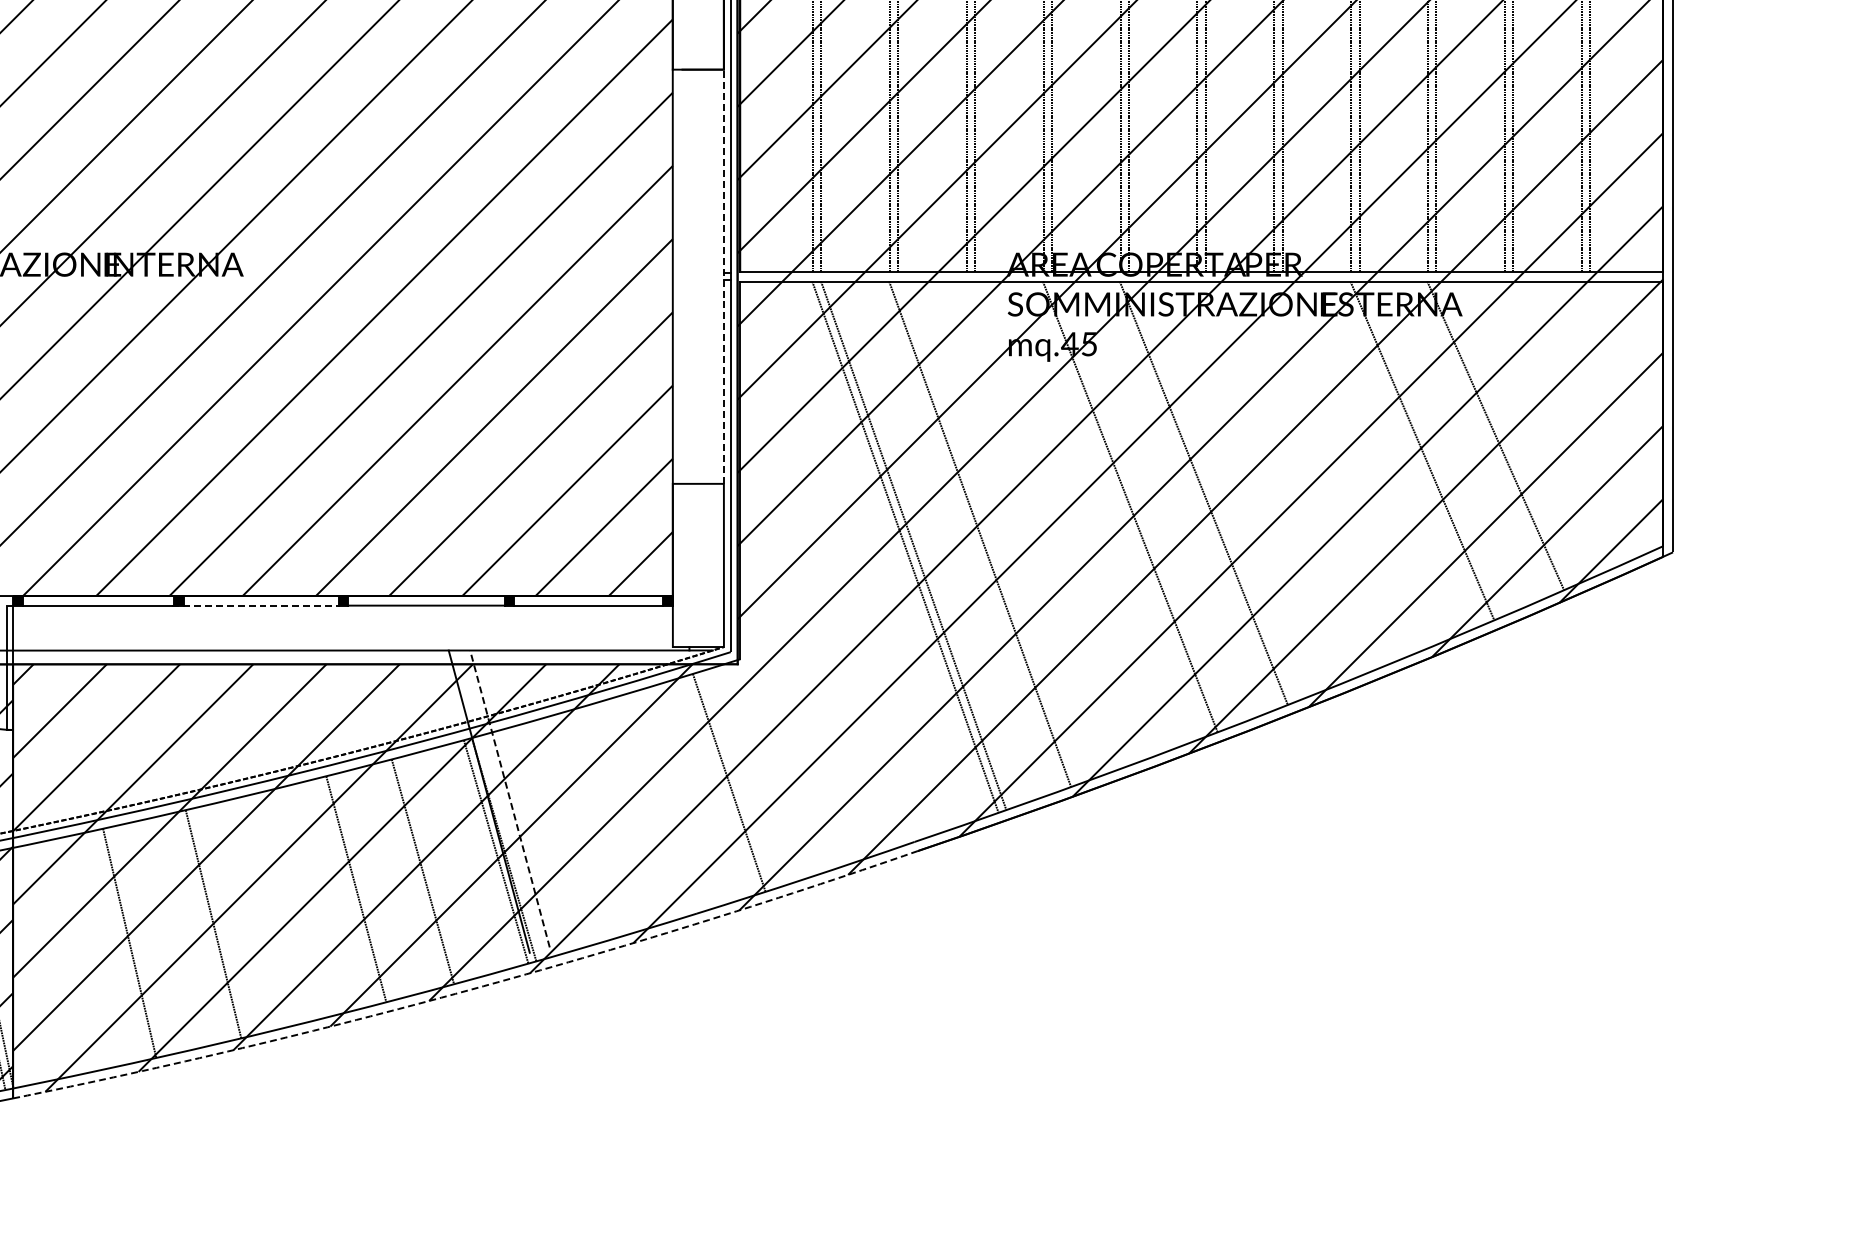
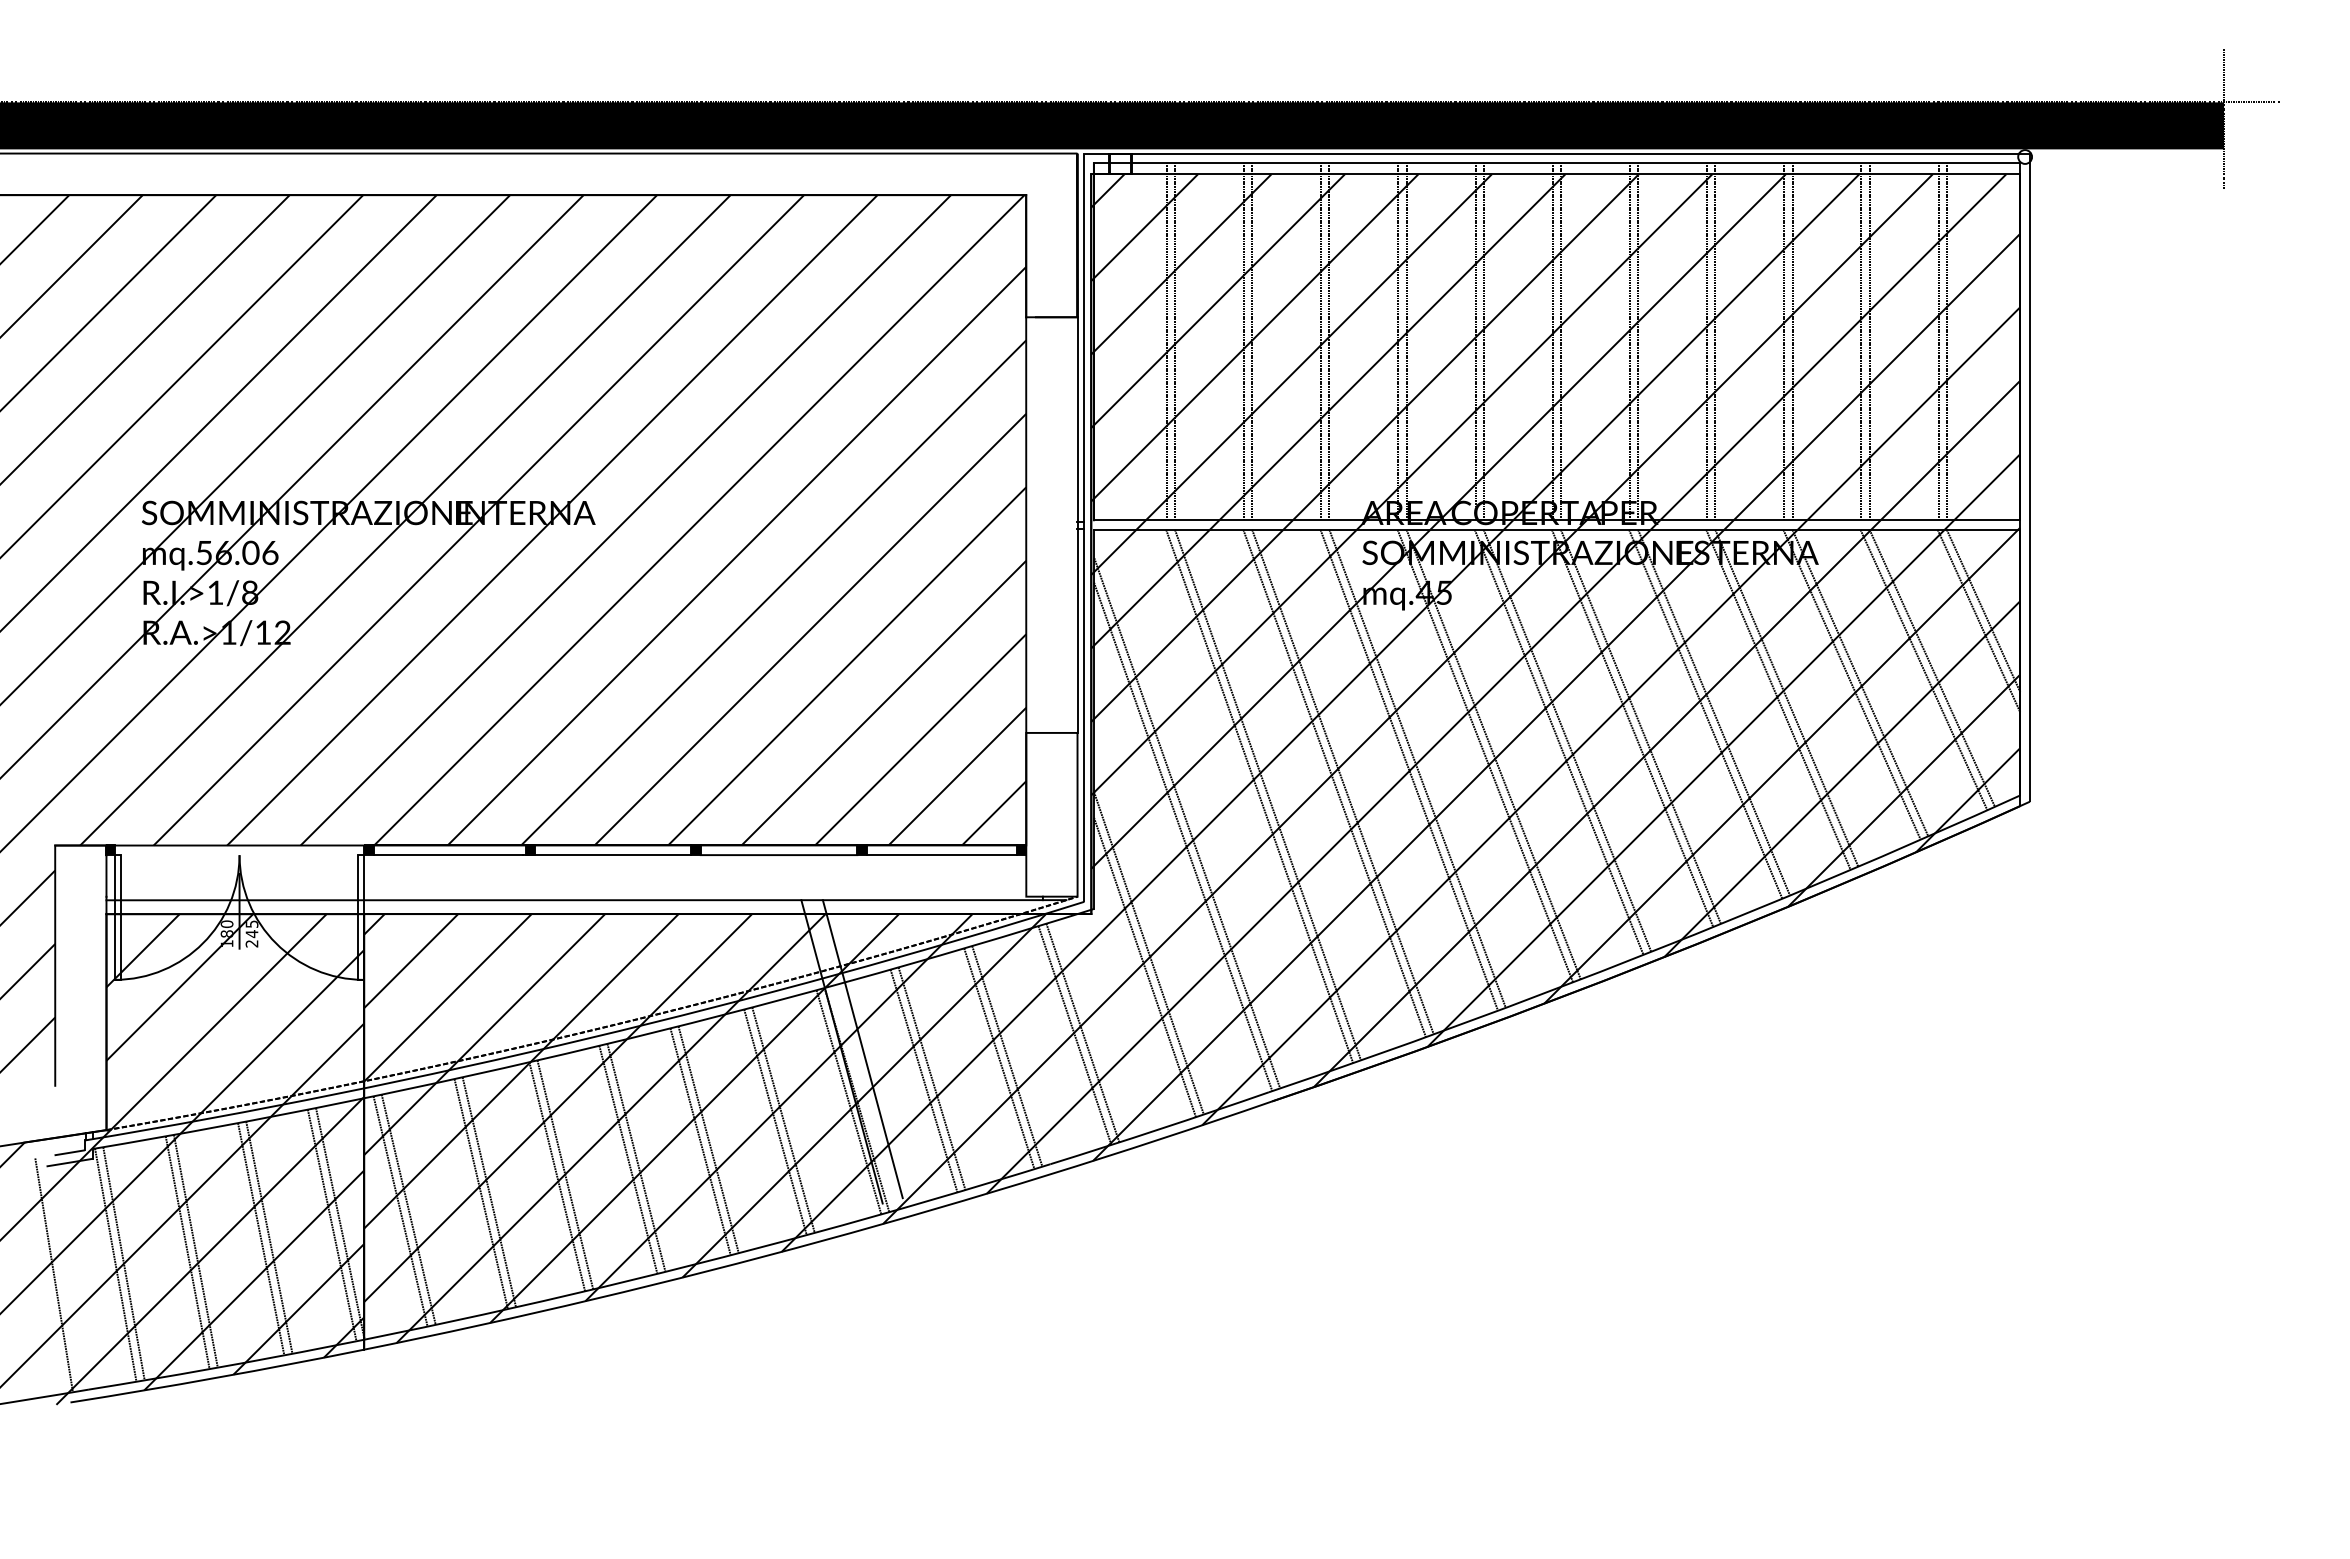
line: (723, 277) -> (1077, 525), dashed -> solid
line: (1626, 361) -> (1983, 610), added
line: (1621, 371) -> (1978, 620), added
line: (1574, 418) -> (1931, 667), added
line: (1566, 420) -> (1923, 669), added
line: (1504, 433) -> (1860, 682), added
line: (1430, 448) -> (1786, 697), added
line: (1358, 463) -> (1714, 712), added
line: (1349, 464) -> (1705, 713), added
line: (1284, 477) -> (1640, 726), added
line: (1276, 479) -> (1632, 728), added
line: (1212, 491) -> (1567, 740), added
line: (1138, 505) -> (1493, 754), added
line: (1062, 519) -> (1417, 768), added
line: (1054, 520) -> (1409, 769), added
line: (987, 532) -> (1342, 781), added
line: (833, 574) -> (1187, 823), added
line: (829, 587) -> (1183, 836), added
line: (255, 605) -> (607, 855), dashed -> solid
line: (794, 703) -> (1148, 953), added
line: (790, 717) -> (1144, 967), added
line: (720, 785) -> (1074, 1035), added
line: (509, 798) -> (862, 1048), dashed -> solid
line: (654, 806) -> (1007, 1056), added
line: (646, 808) -> (999, 1058), added
line: (578, 828) -> (931, 1078), added
line: (570, 830) -> (923, 1080), added
line: (430, 869) -> (783, 1119), added
line: (348, 890) -> (700, 1141), added
line: (284, 906) -> (636, 1157), added
line: (276, 908) -> (628, 1159), added
line: (205, 925) -> (557, 1176), added
line: (137, 941) -> (489, 1192), added
line: (57, 958) -> (408, 1209), added
line: (49, 960) -> (400, 1211), added
arc: (469, 989) -> (822, 1240), dashed -> solid

